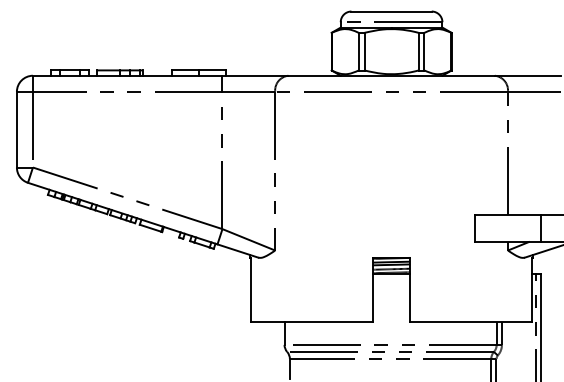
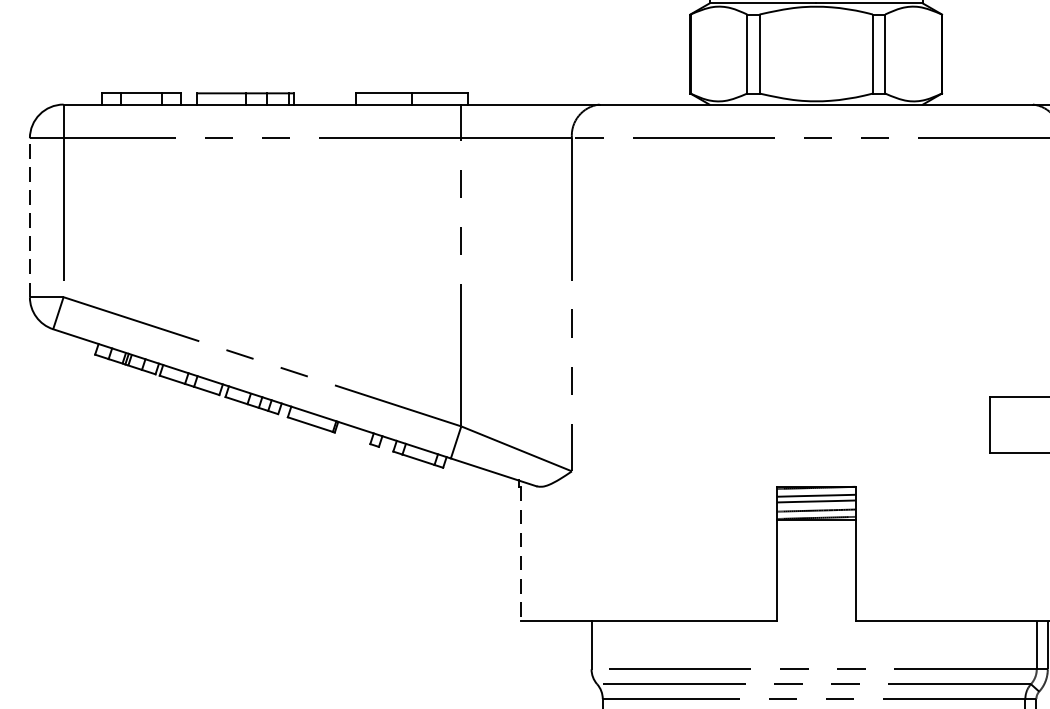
line: (16, 129) -> (29, 217), solid -> dashed
line: (251, 290) -> (522, 555), solid -> dashed

